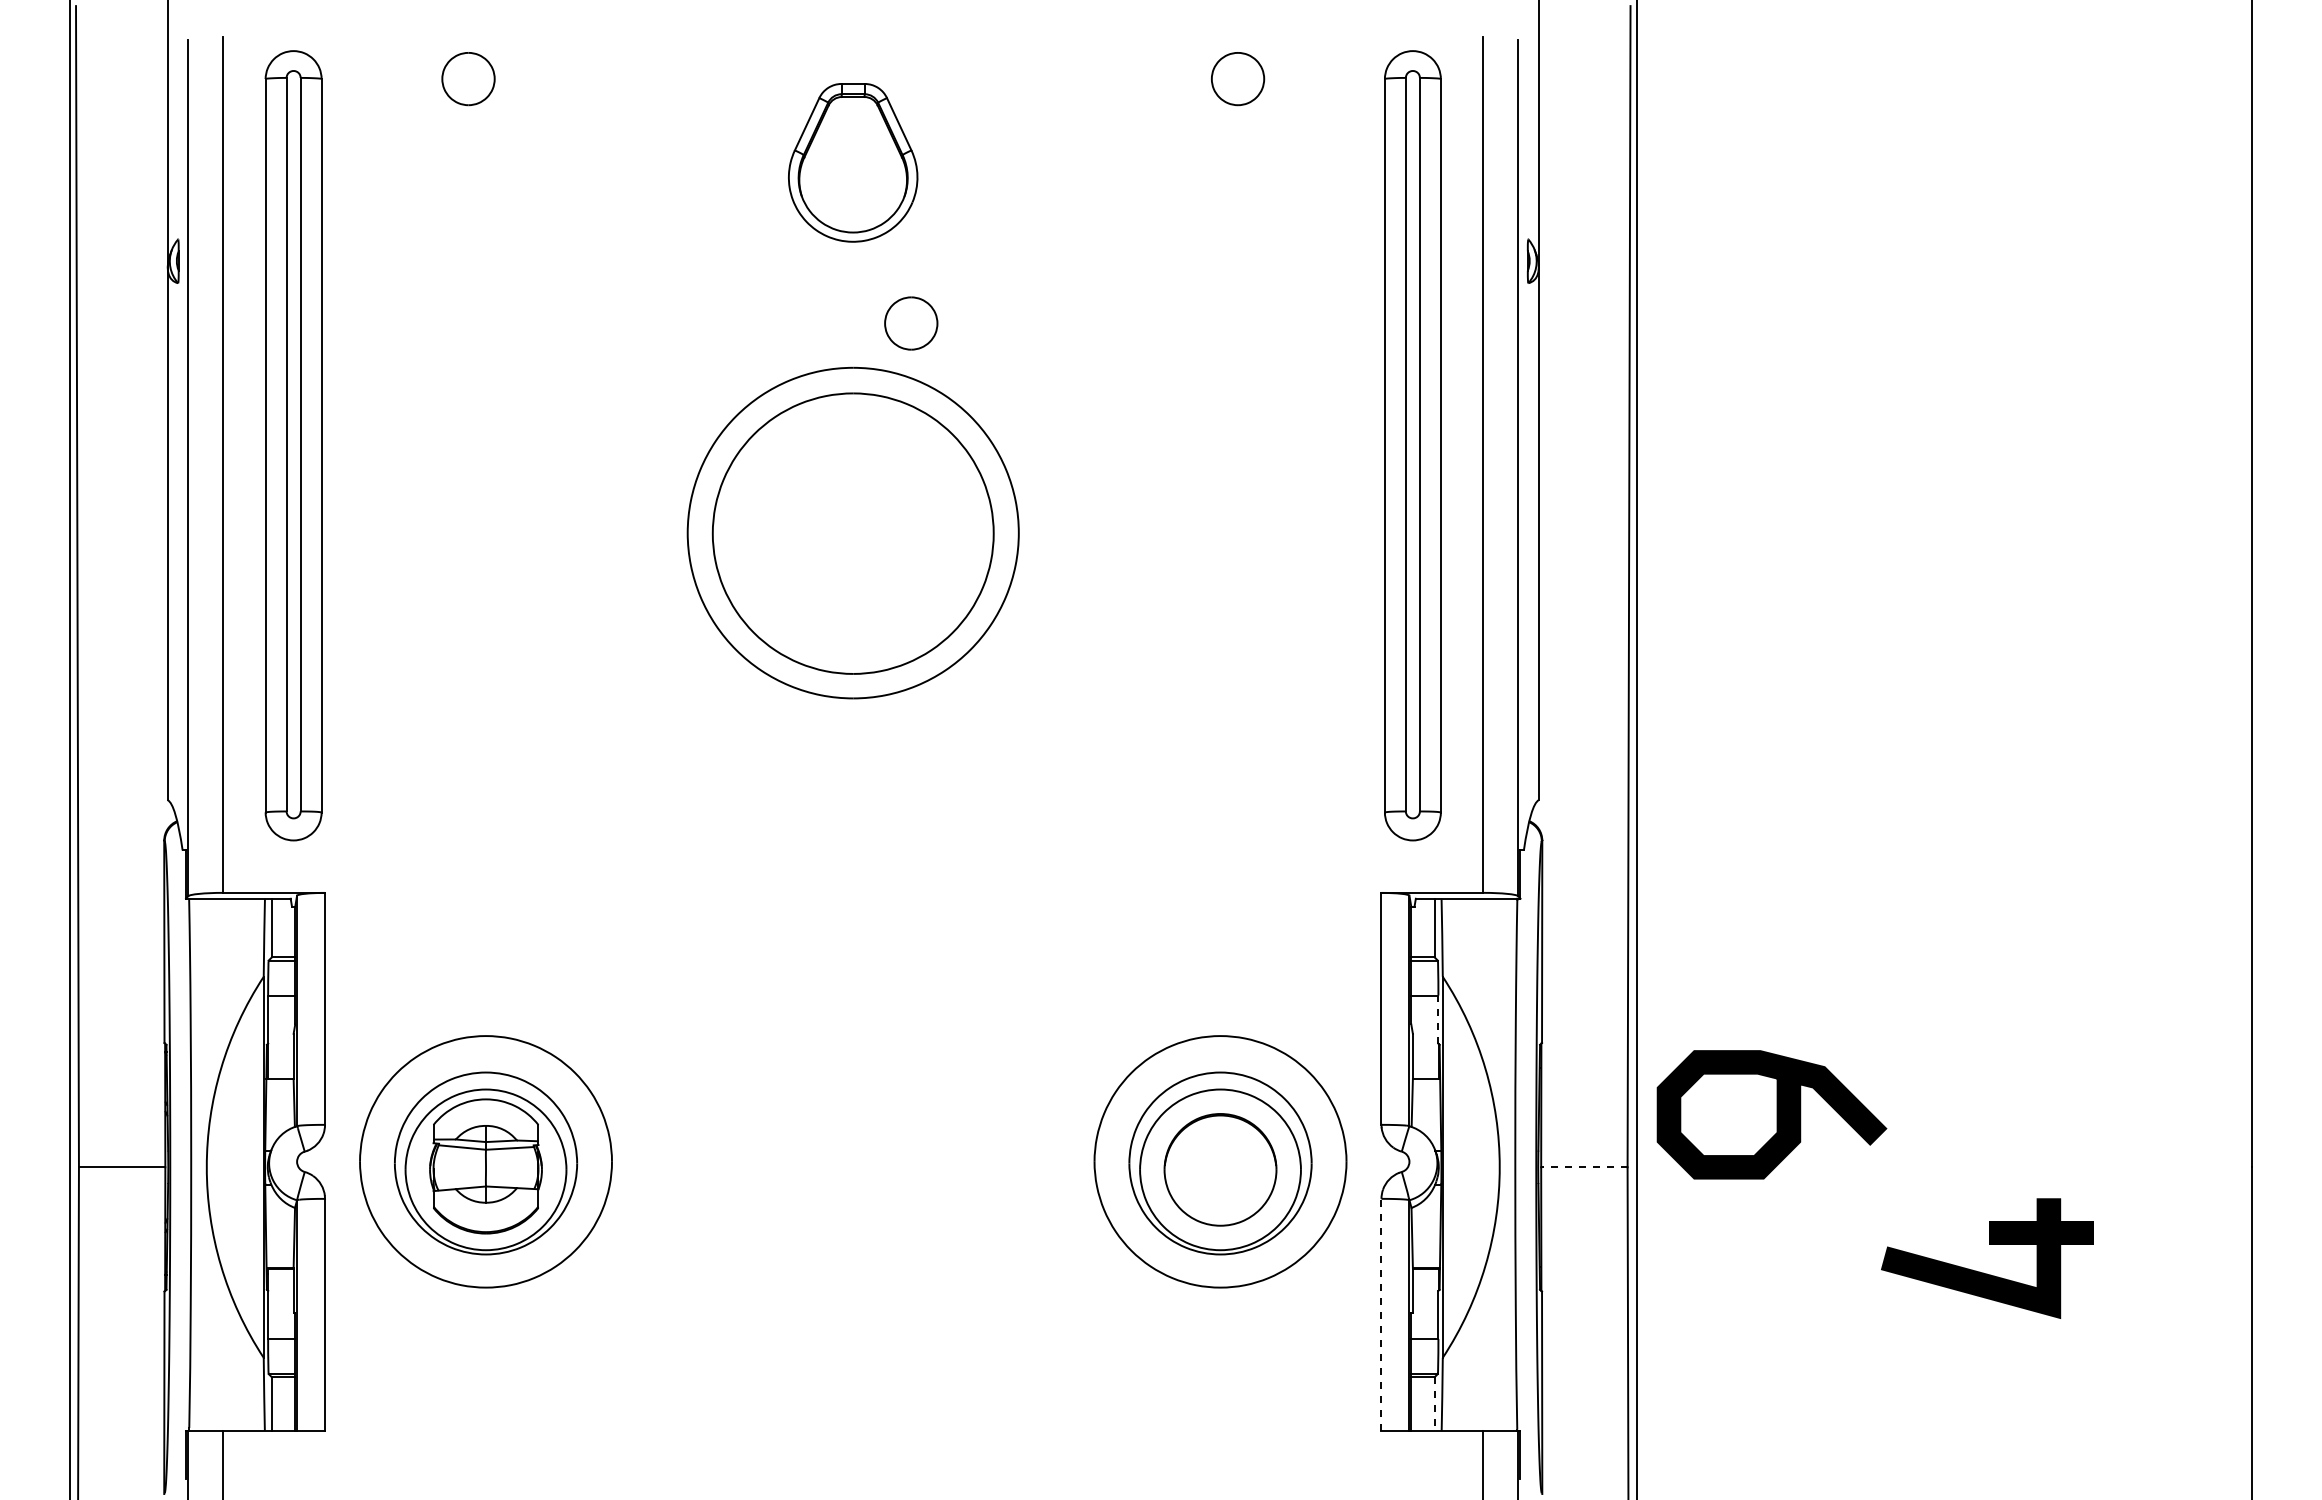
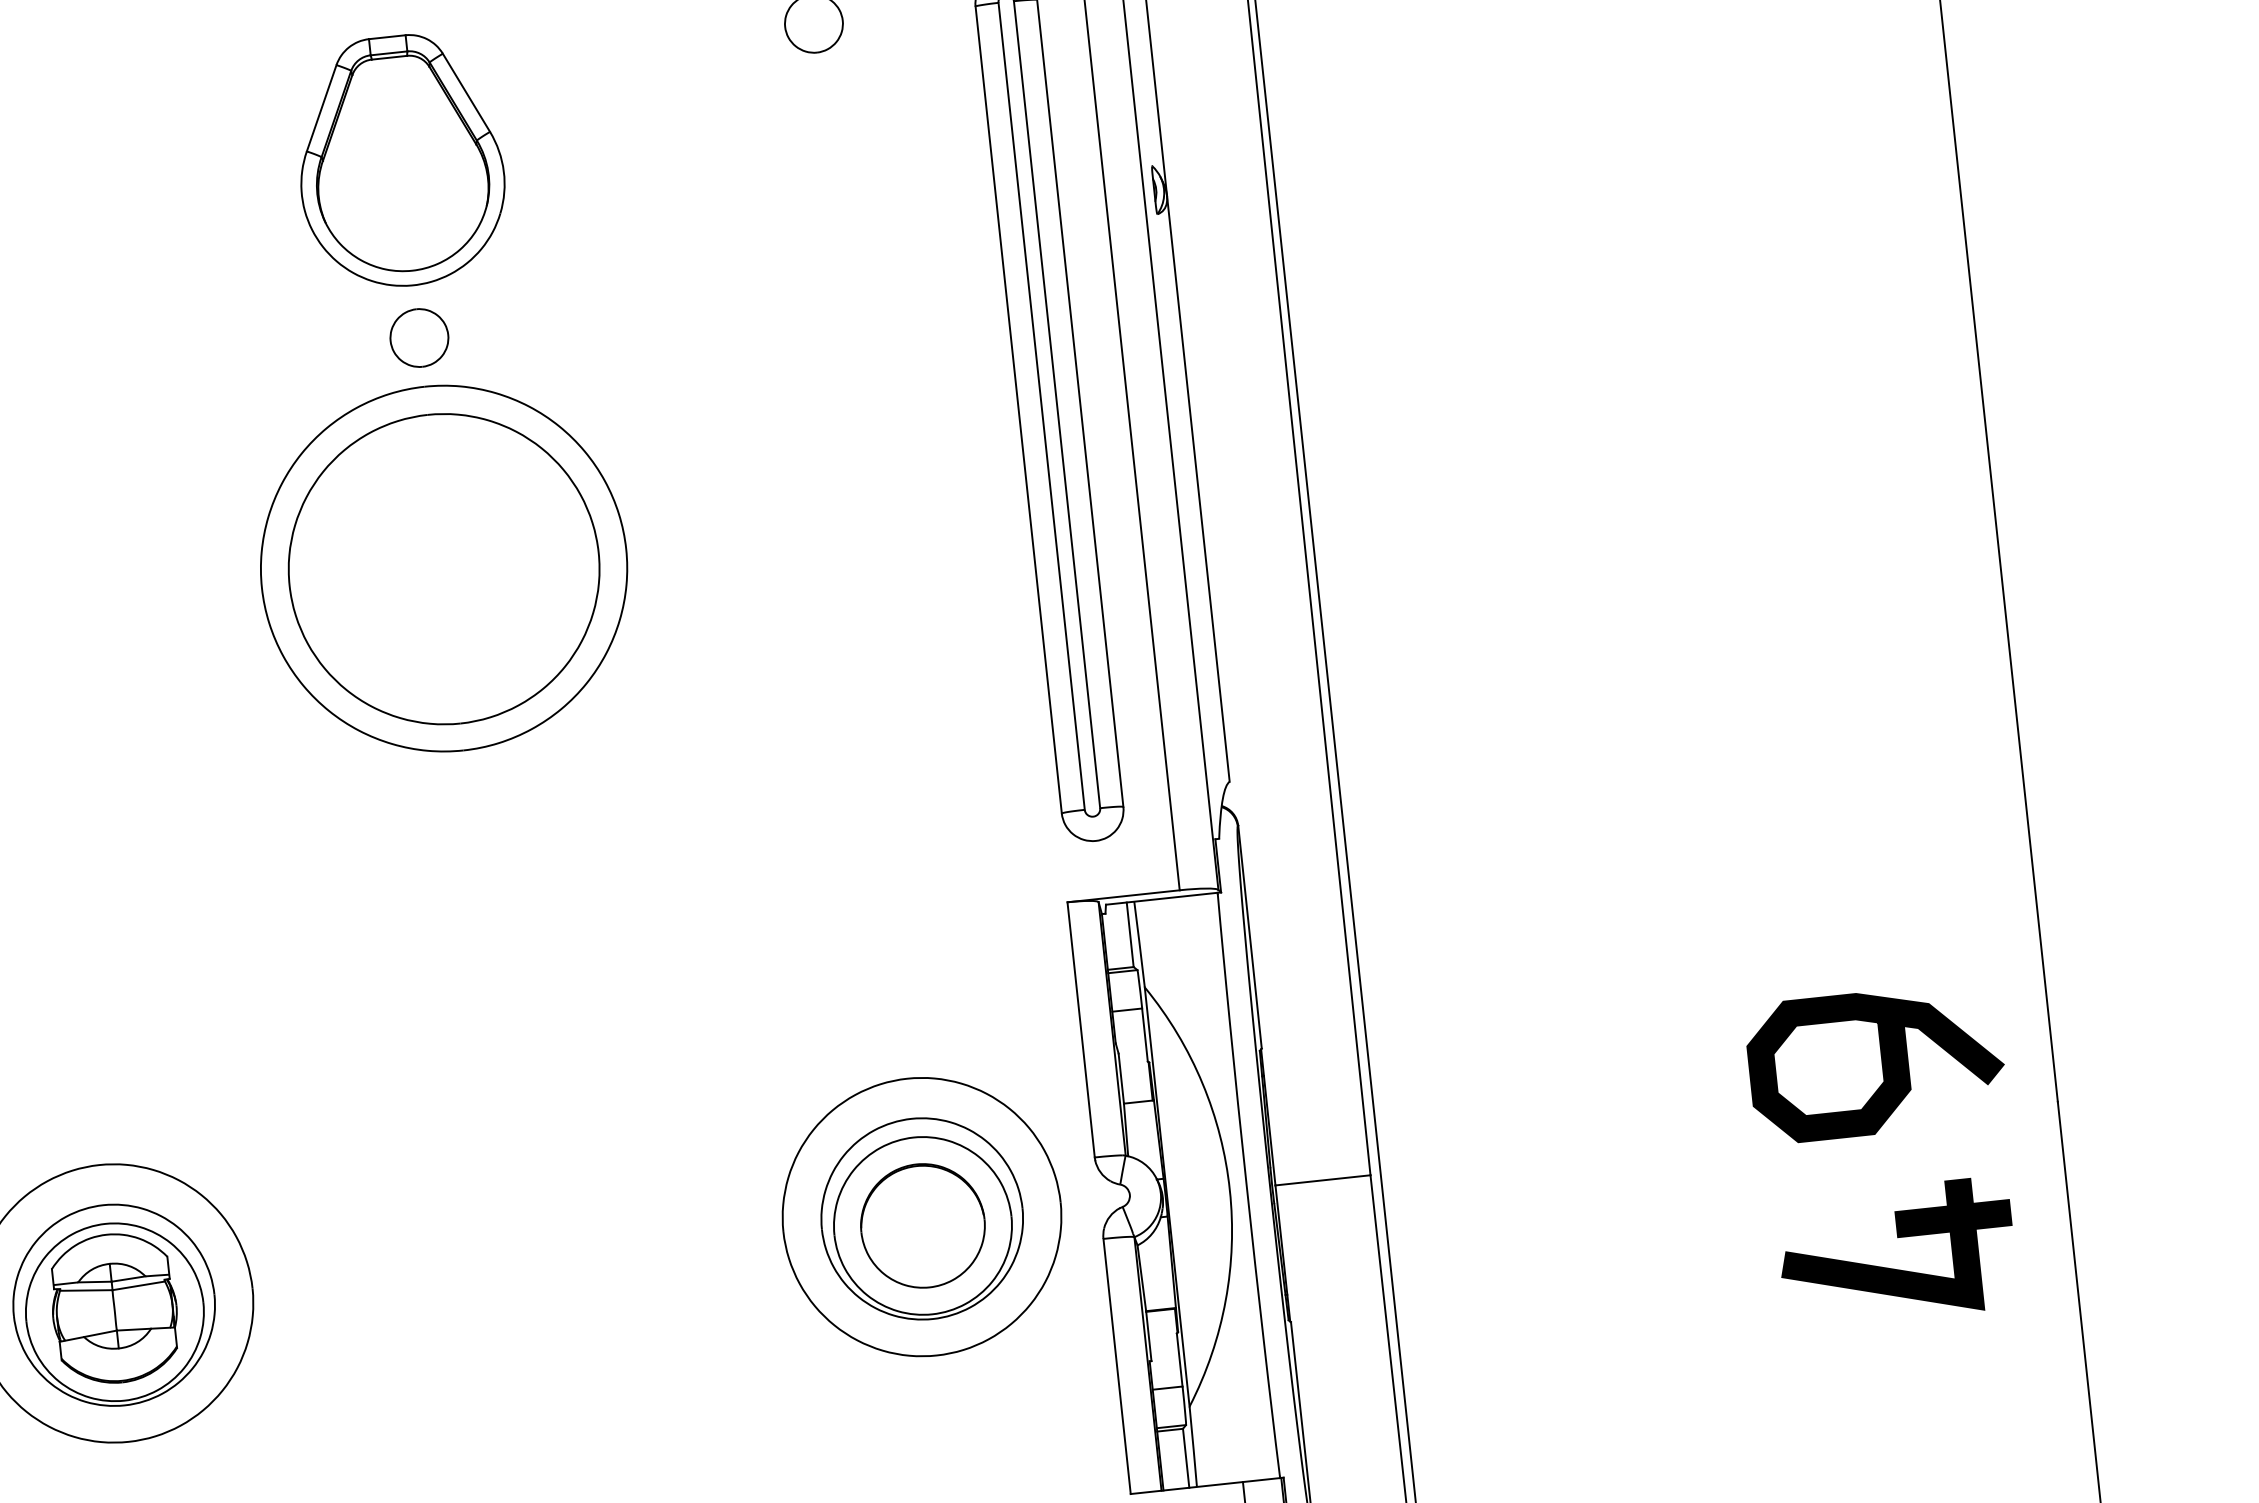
part: (852, 162) -> (399, 160), size x1.43
part: (911, 323) -> (419, 337), moved
line: (1438, 1019) -> (1145, 1034), dashed -> solid
curve: (1776, 1114) -> (1881, 1061), moved
line: (1583, 1167) -> (1322, 1180), dashed -> solid
part: (1989, 1244) -> (1897, 1237), moved
line: (1381, 1314) -> (1117, 1366), dashed -> solid
line: (1434, 1403) -> (1185, 1457), dashed -> solid

